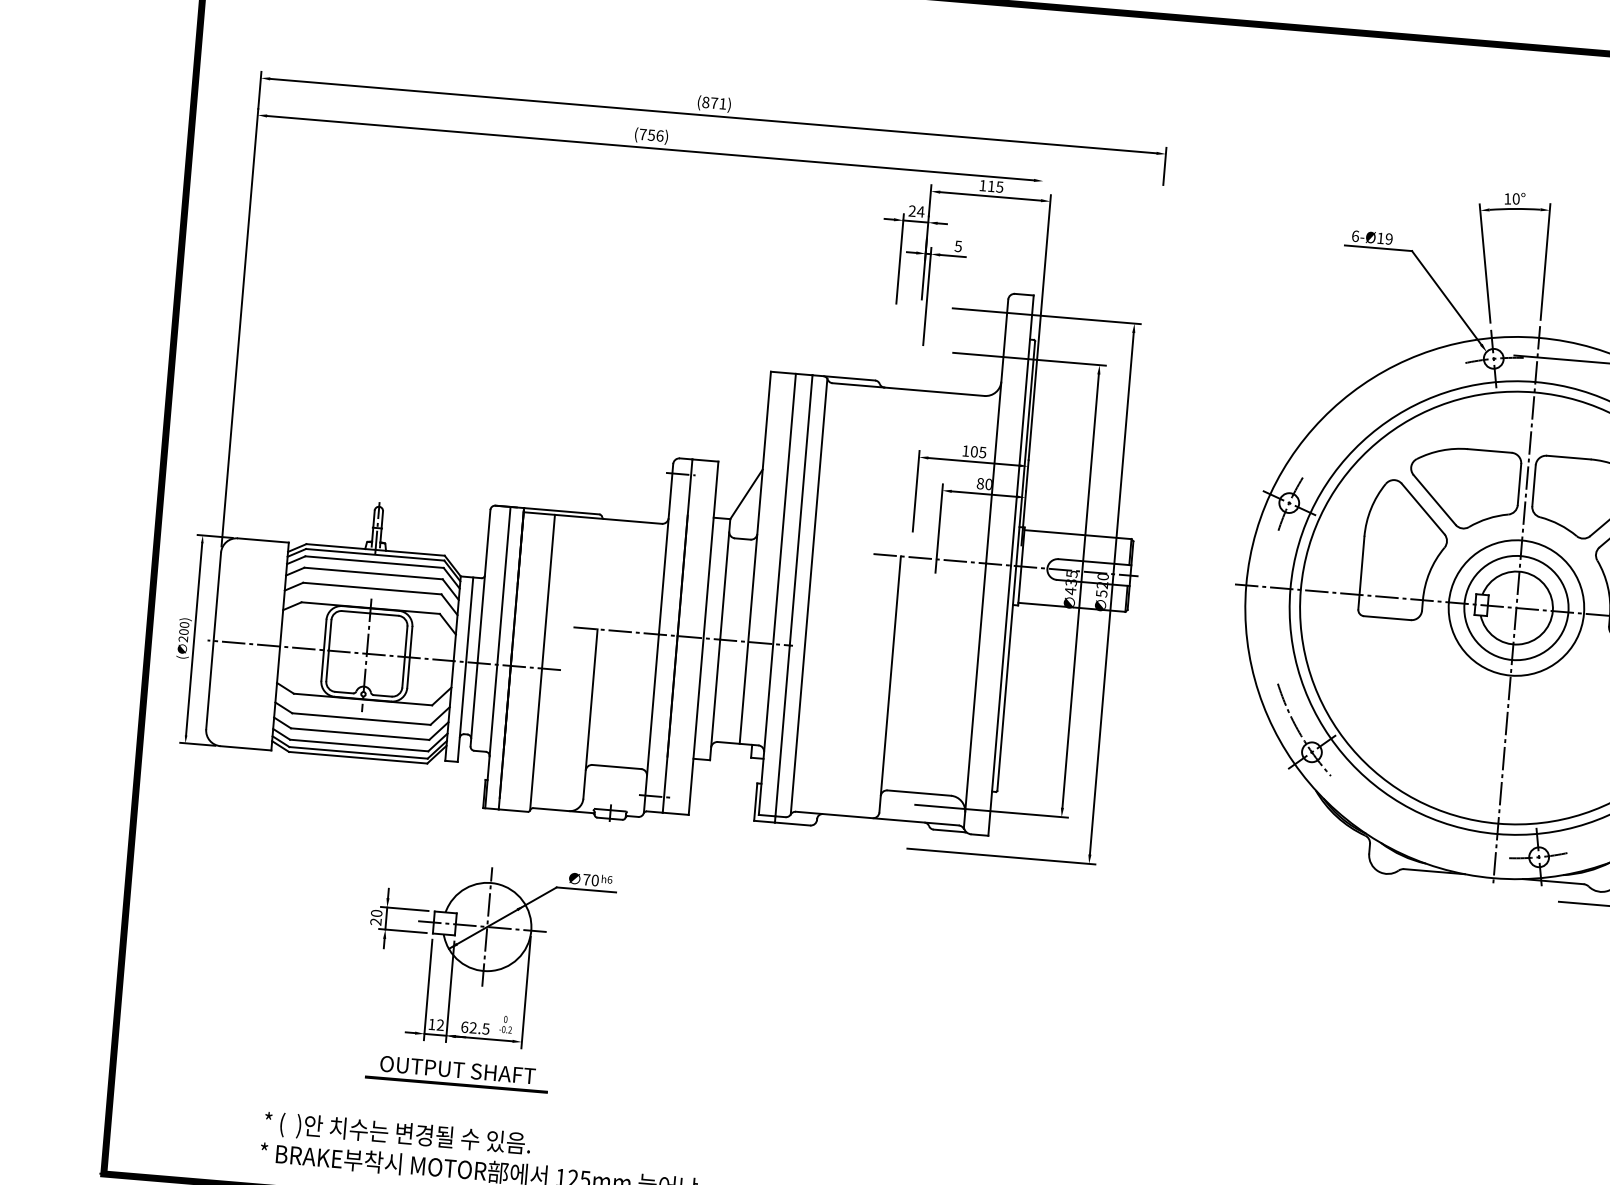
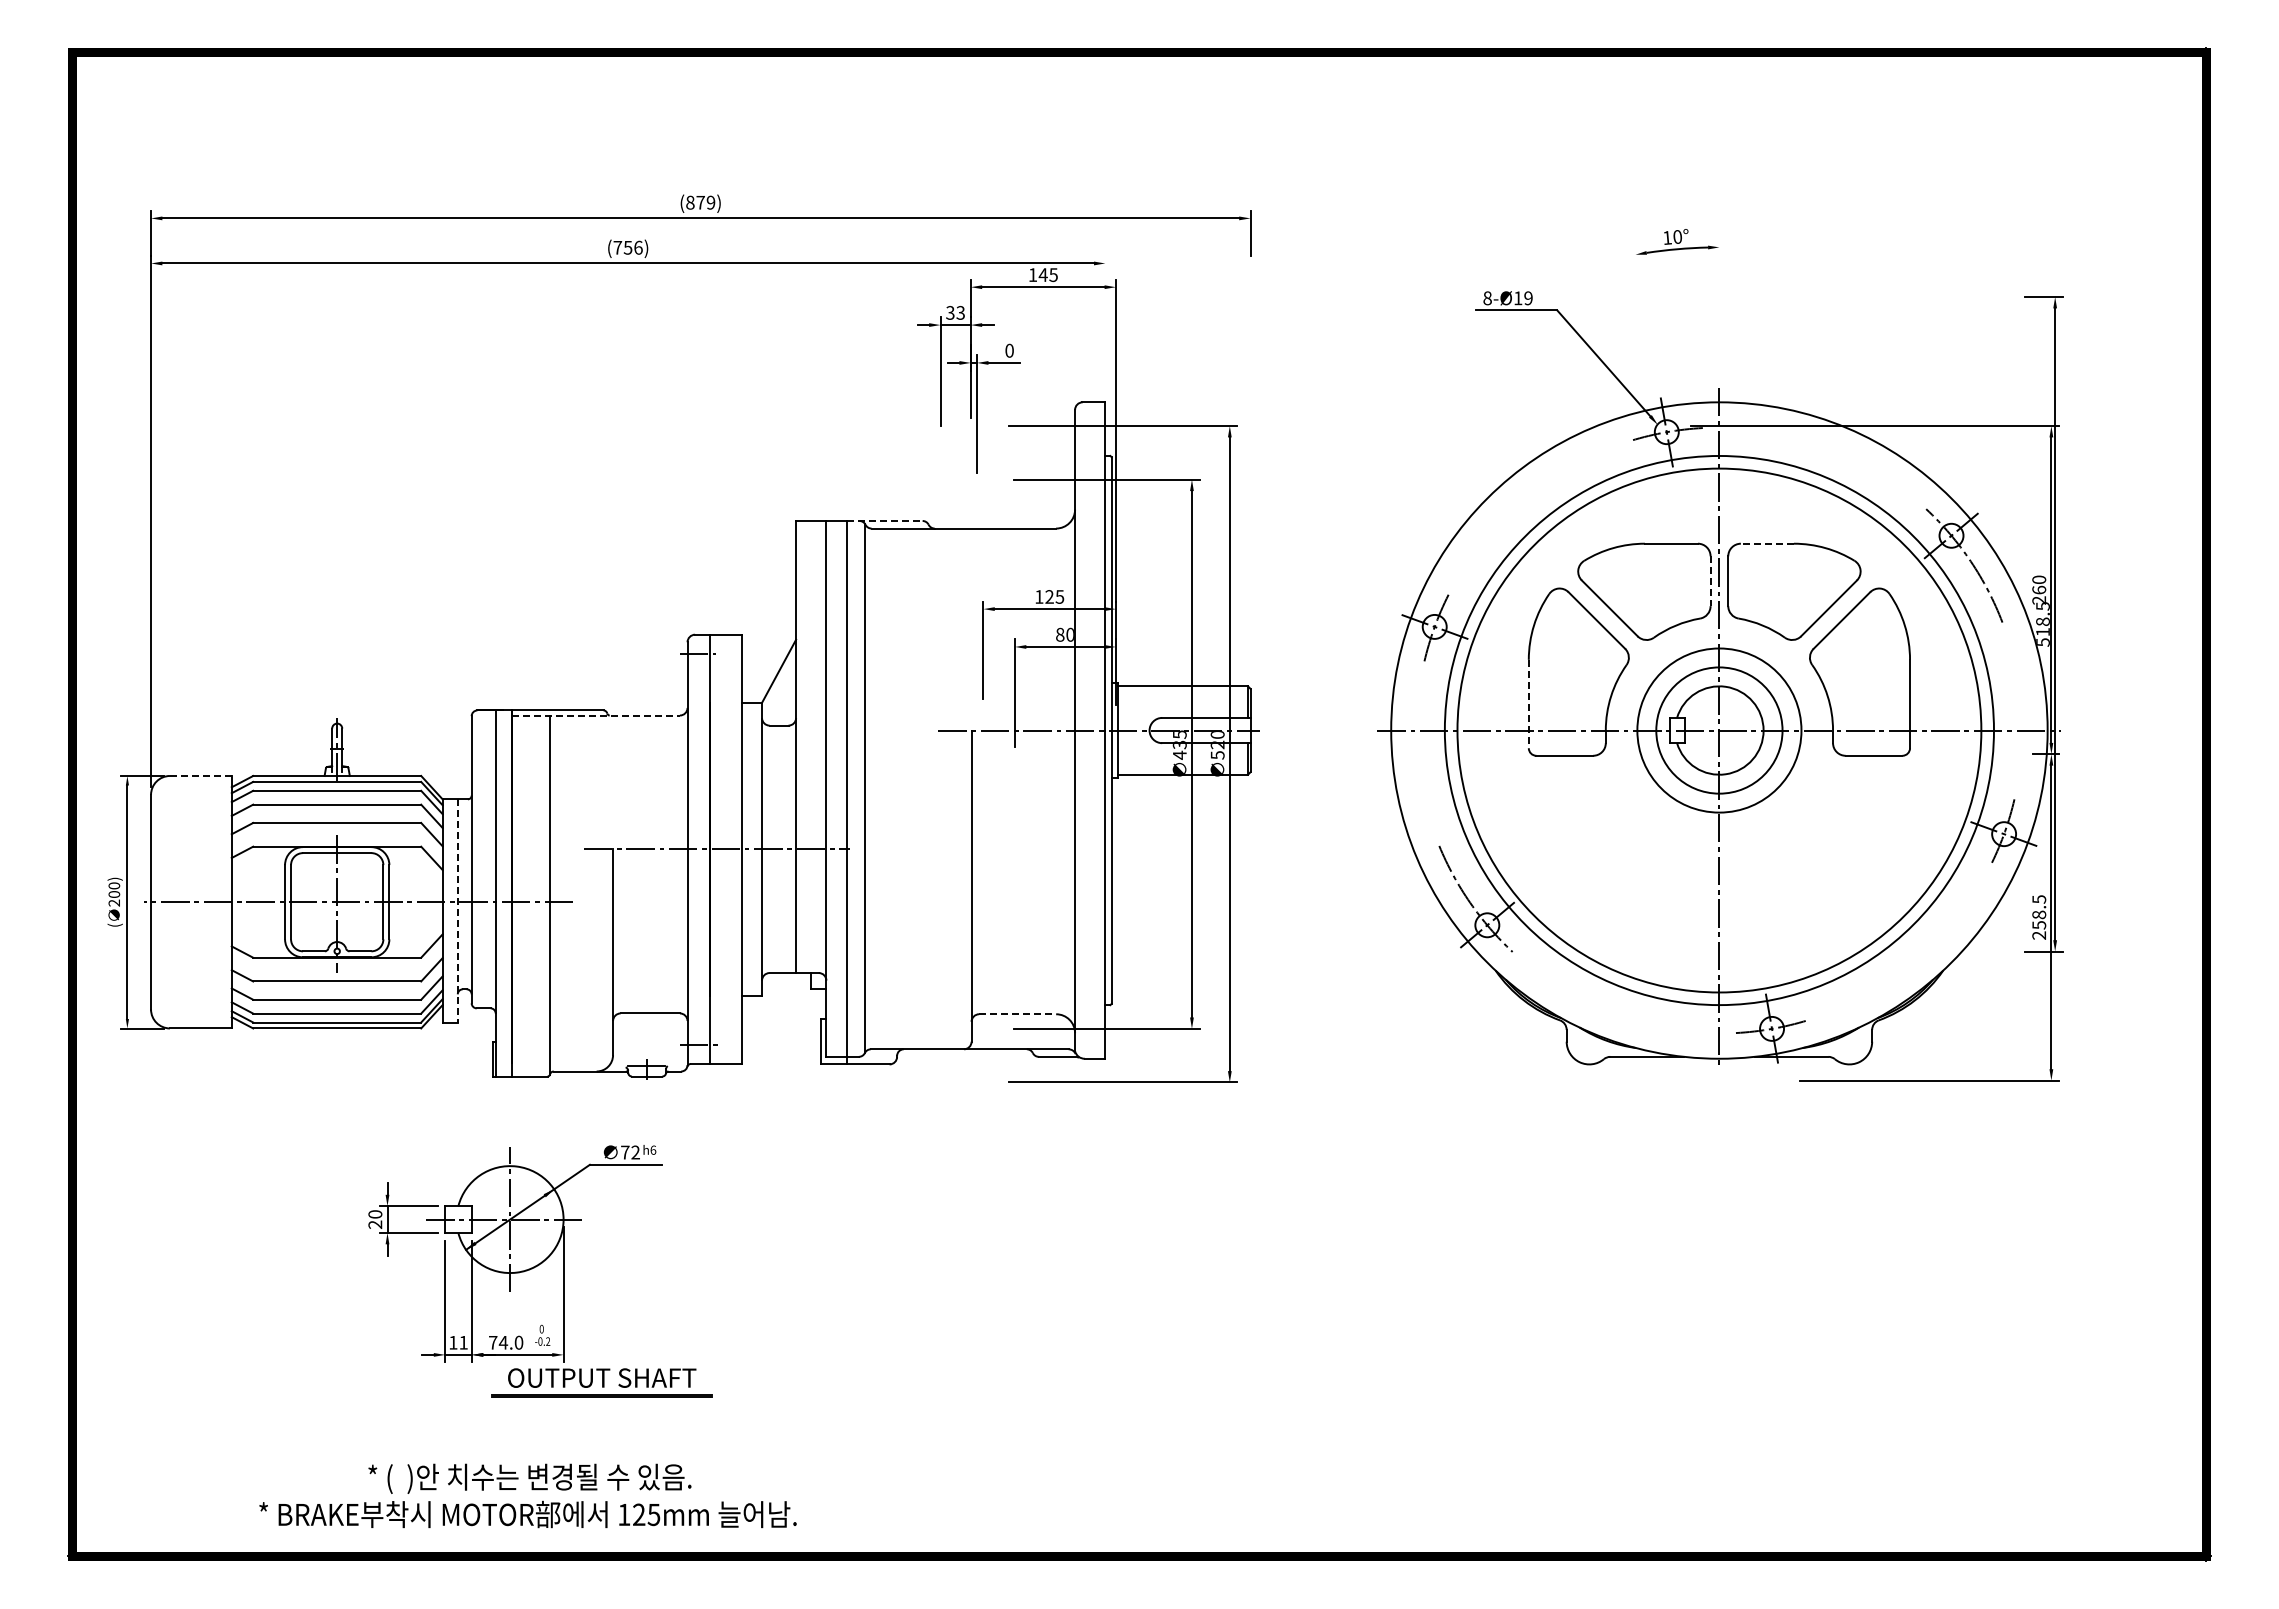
text: (722, 103) -> (710, 202), (871) -> (879)
text: (990, 185) -> (1042, 274), 115 -> 145
text: (916, 211) -> (955, 312), 24 -> 33
text: (1355, 236) -> (1487, 298), 6-Ø19 -> 8-Ø19
text: (958, 246) -> (1009, 350), 5 -> 0
line: (1545, 261) -> (1719, 309), removed
line: (1484, 263) -> (1646, 317), removed
line: (844, 377) -> (885, 520), solid -> dashed
text: (974, 451) -> (1049, 596), 105 -> 125
line: (1568, 457) -> (1767, 543), solid -> dashed
line: (1519, 484) -> (1710, 581), solid -> dashed
line: (593, 518) -> (596, 715), solid -> dashed
line: (263, 540) -> (200, 775), solid -> dashed
line: (1361, 573) -> (1528, 704), solid -> dashed
line: (465, 669) -> (457, 911), solid -> dashed
line: (919, 793) -> (1017, 1014), solid -> dashed
text: (595, 880) -> (635, 1152), 70 -> 72
text: (440, 1024) -> (463, 1342), 12 -> 11
text: (475, 1027) -> (506, 1342), 62.5 -> 74.0
part: (457, 1073) -> (601, 1382), moved
text: (397, 1134) -> (529, 1478), moved

